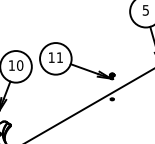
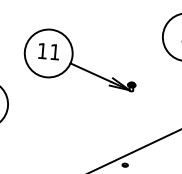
part: (77, 61) -> (81, 60), moved

